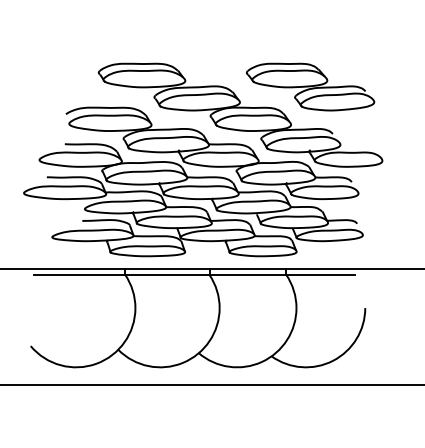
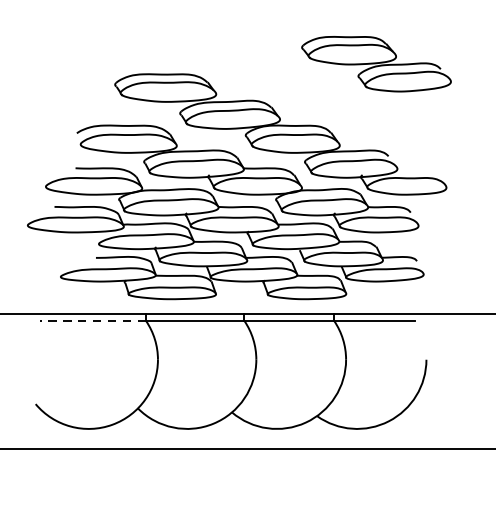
part: (310, 86) -> (376, 63), moved
line: (79, 274) -> (92, 320), solid -> dashed

